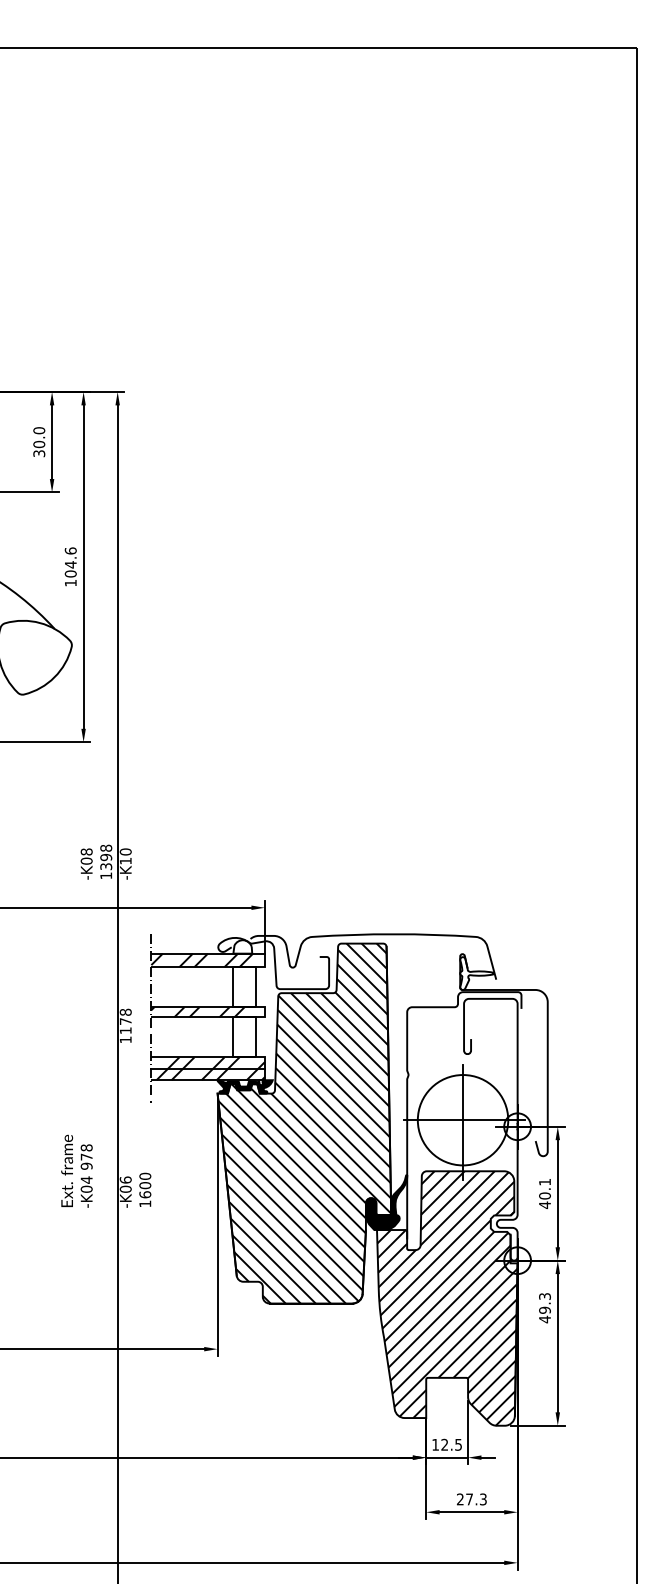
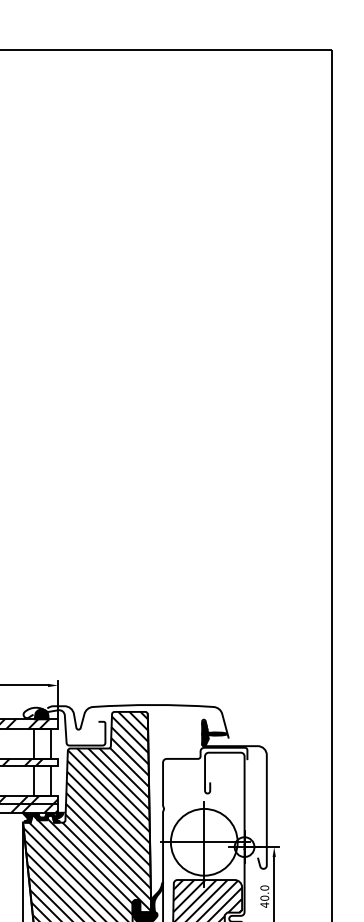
fill: (242, 946) -> (41, 714), added
fill: (476, 973) -> (214, 733), added
text: (544, 1181) -> (264, 887), 40.1 -> 40.0

